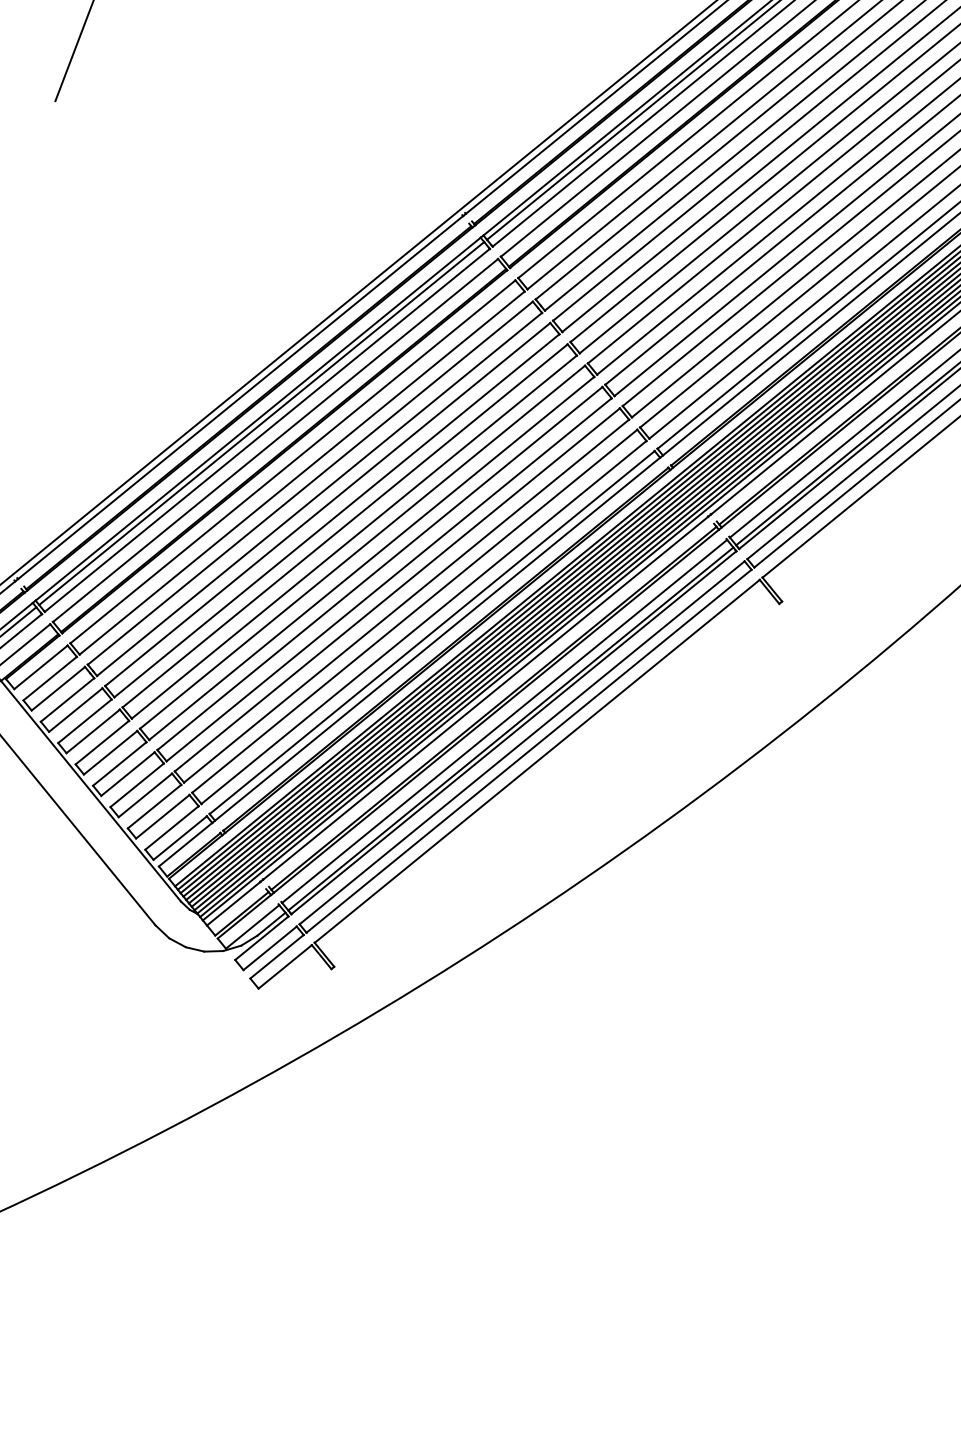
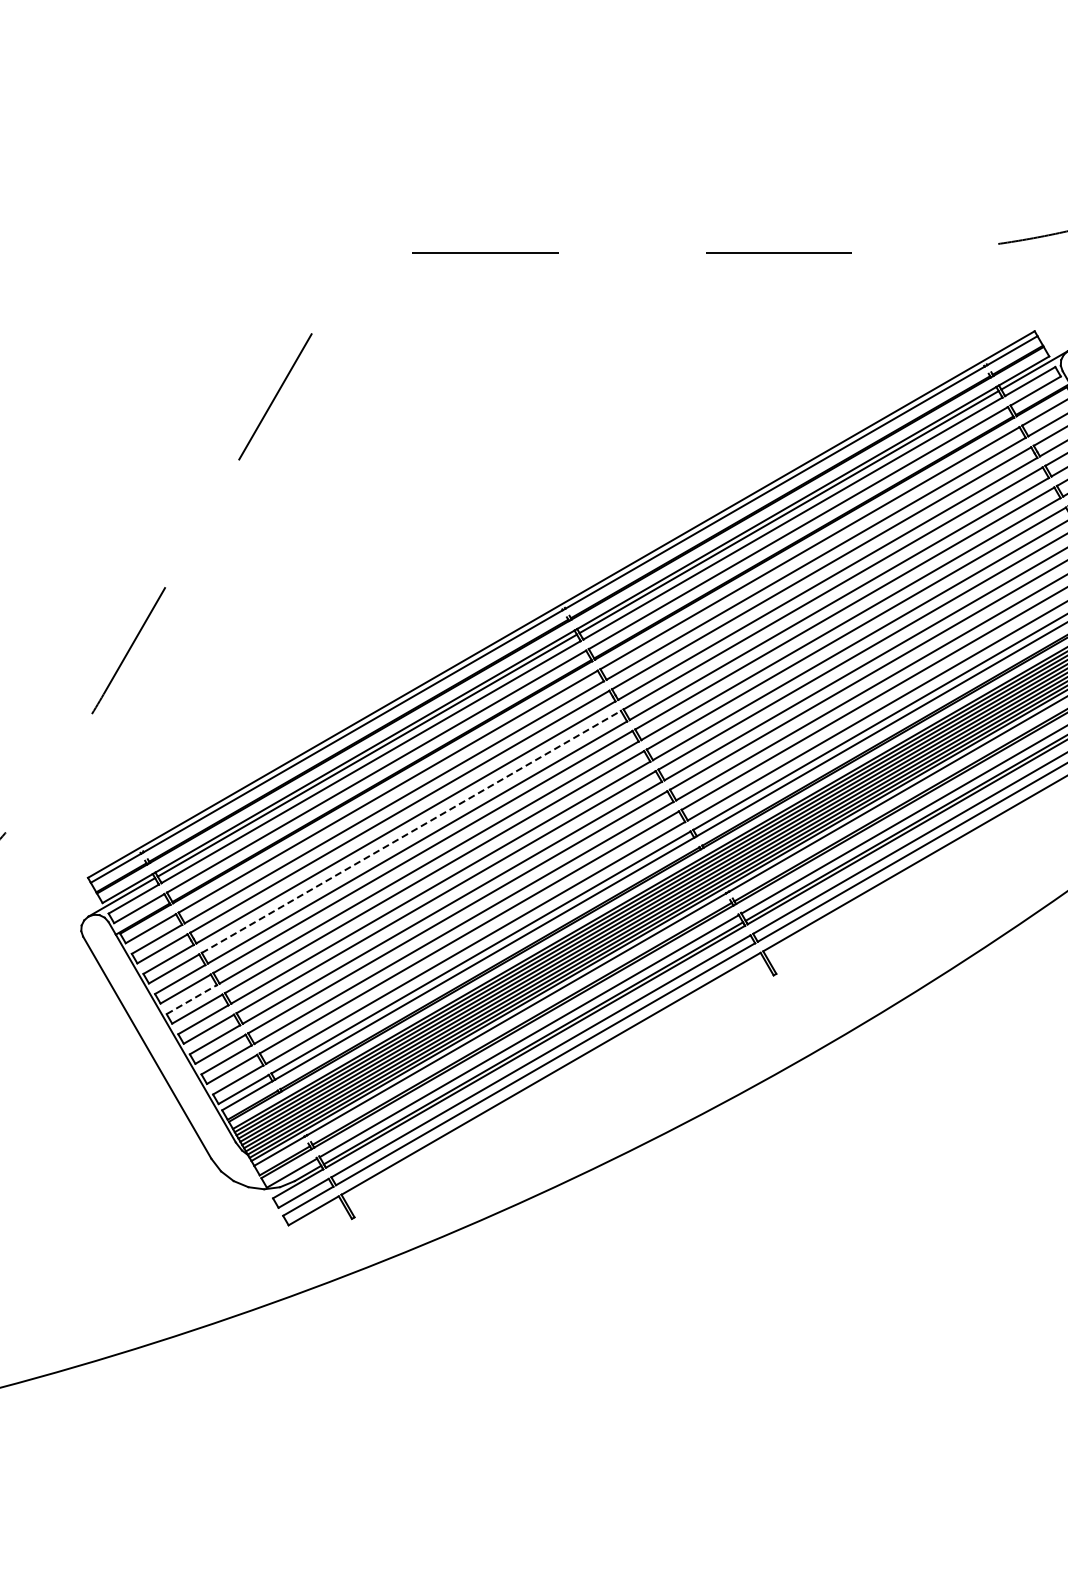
line: (327, 504) -> (411, 831), solid -> dashed
line: (103, 742) -> (192, 999), solid -> dashed

